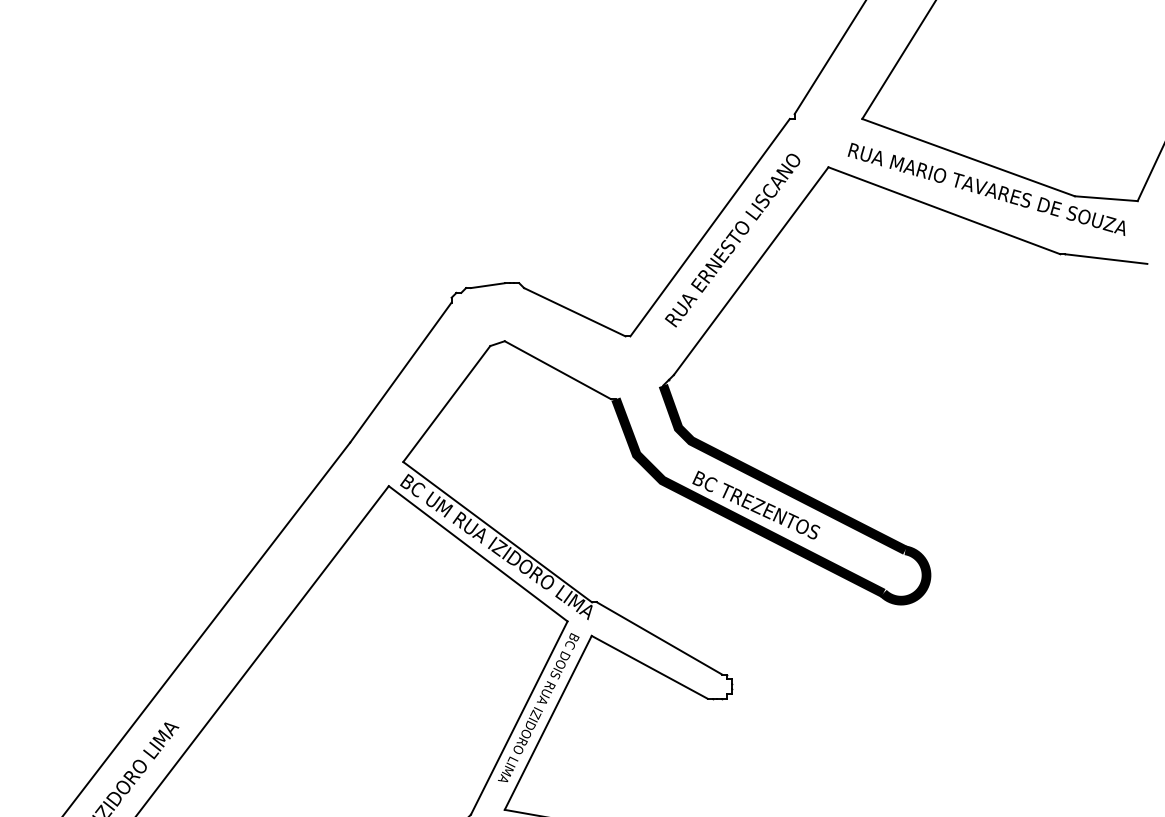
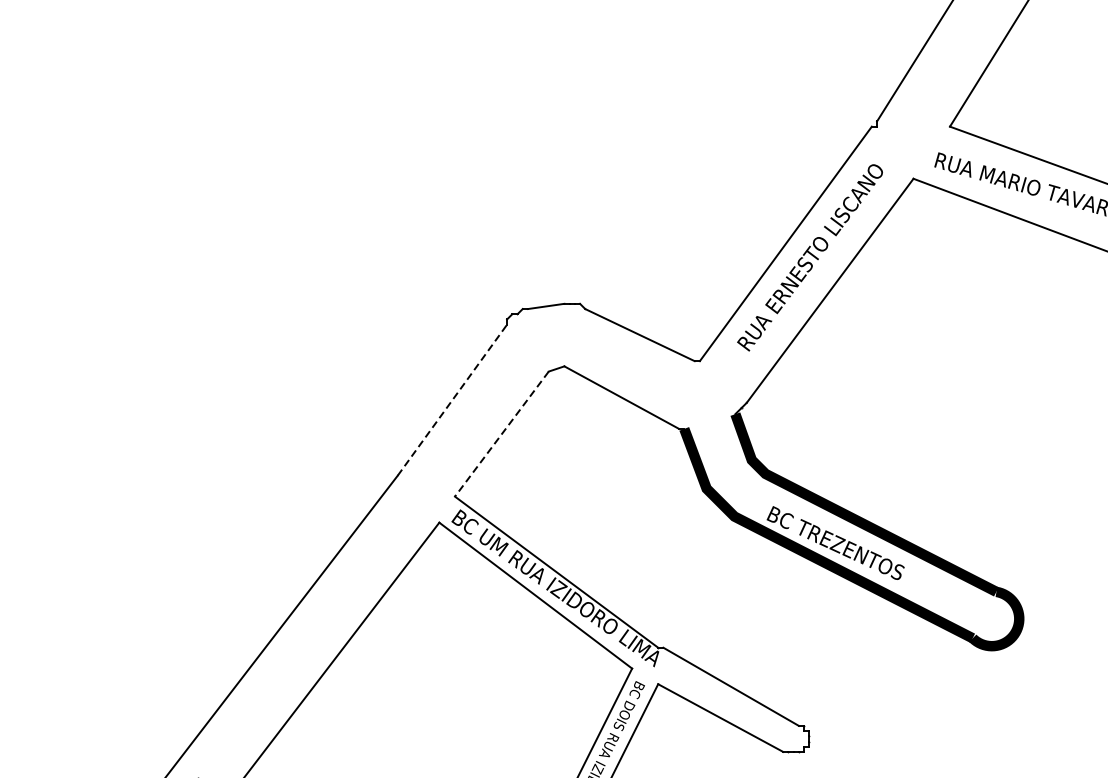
line: (401, 372) -> (453, 400), solid -> dashed
line: (446, 404) -> (501, 434), solid -> dashed

